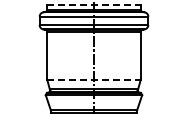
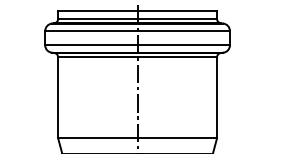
line: (93, 5) -> (136, 12), dashed -> solid
line: (93, 79) -> (136, 137), dashed -> solid

